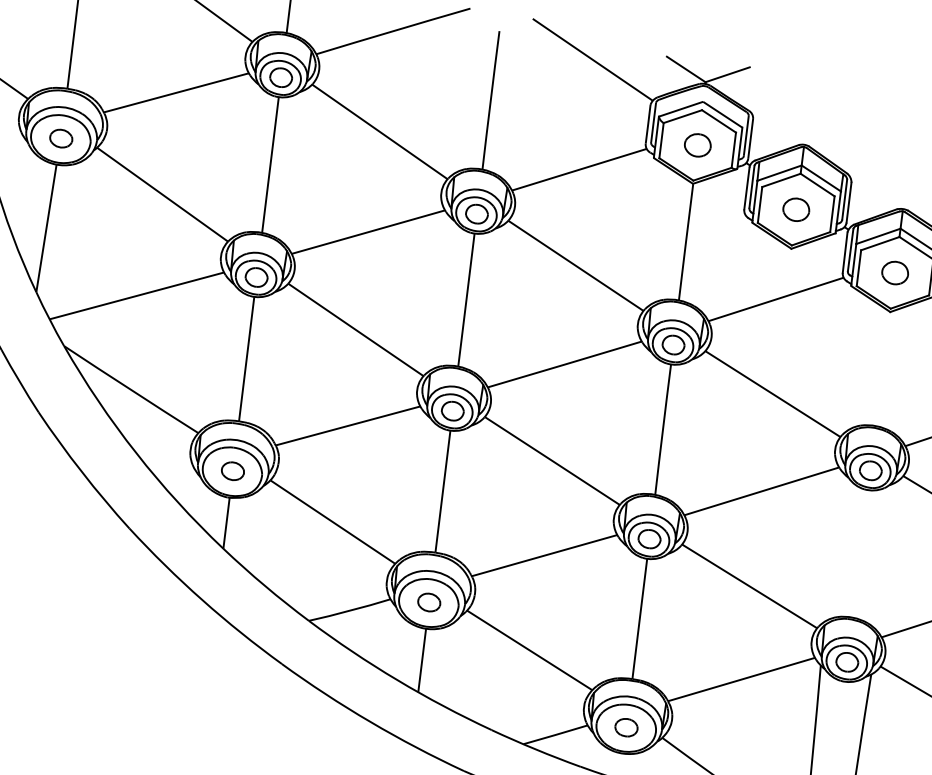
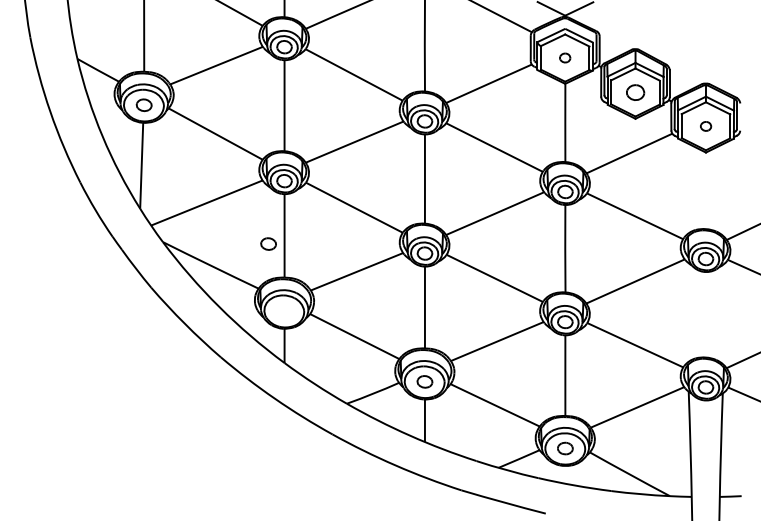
part: (696, 144) -> (564, 57), size x0.6
part: (894, 273) -> (705, 126), size x0.6
part: (232, 470) -> (268, 243), moved

